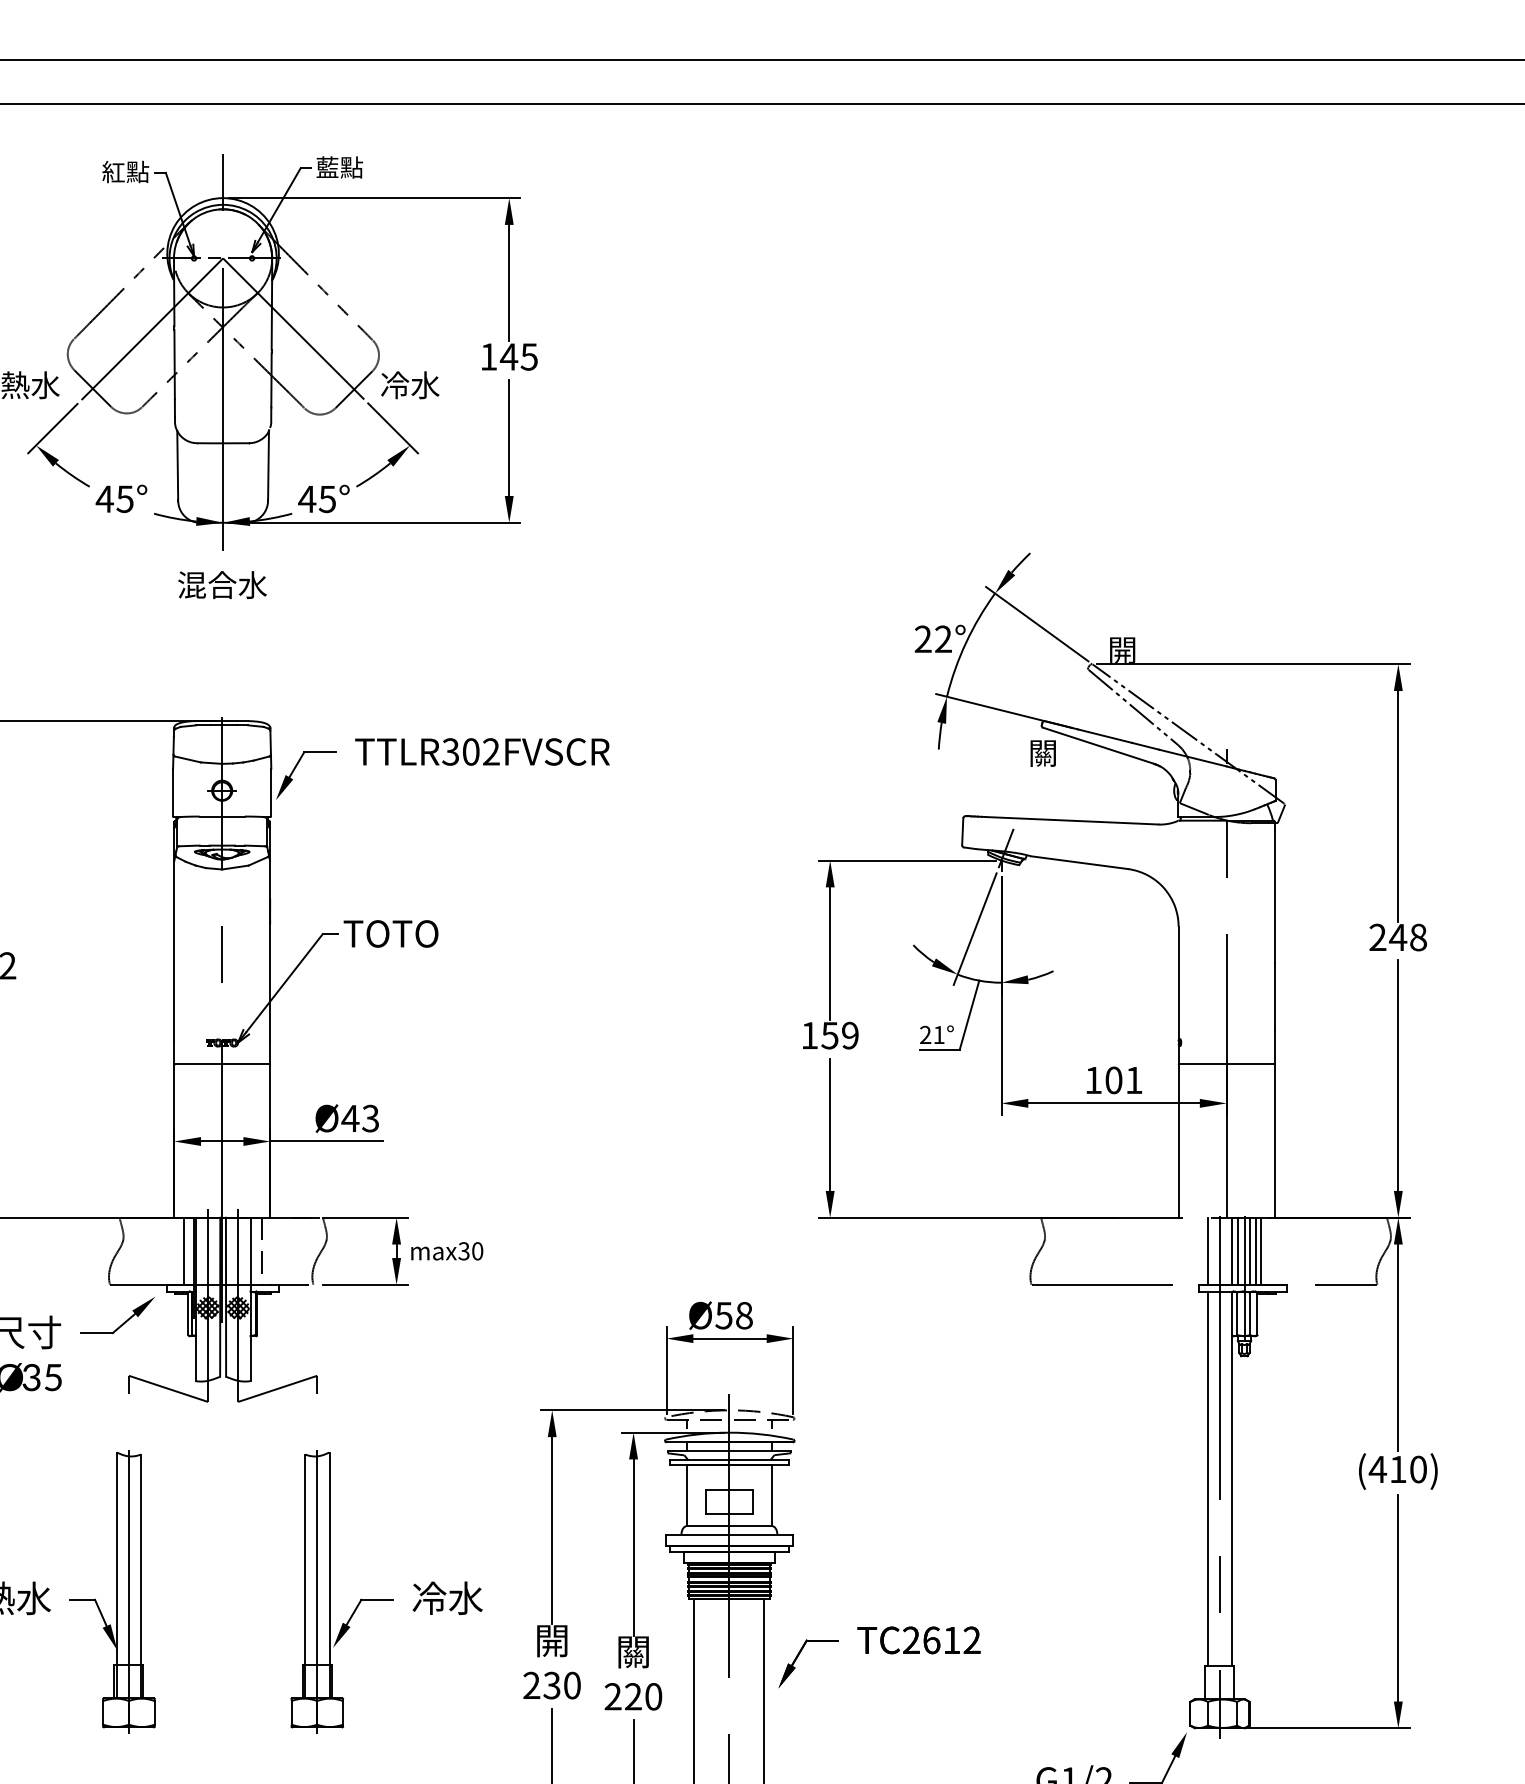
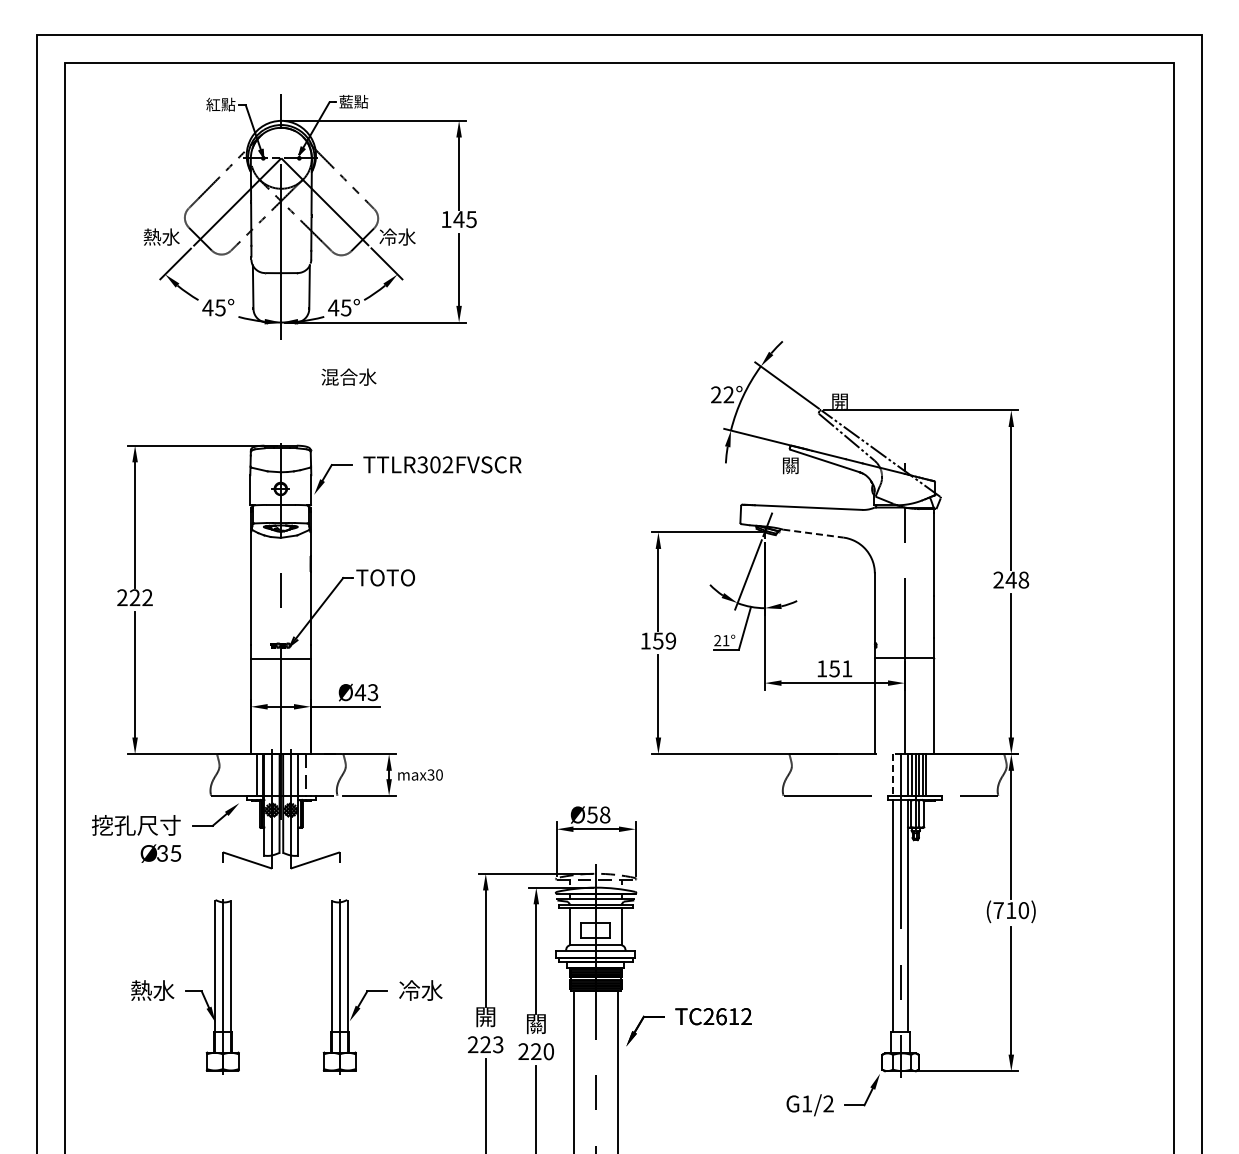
text: (221, 583) -> (348, 376), moved
line: (1079, 862) -> (813, 533), solid -> dashed
text: (1113, 1079) -> (834, 668), 101 -> 151
line: (1207, 1250) -> (892, 774), solid -> dashed
text: (1377, 1469) -> (998, 910), (410) -> (710)
text: (561, 1685) -> (491, 1044), 230 -> 223

